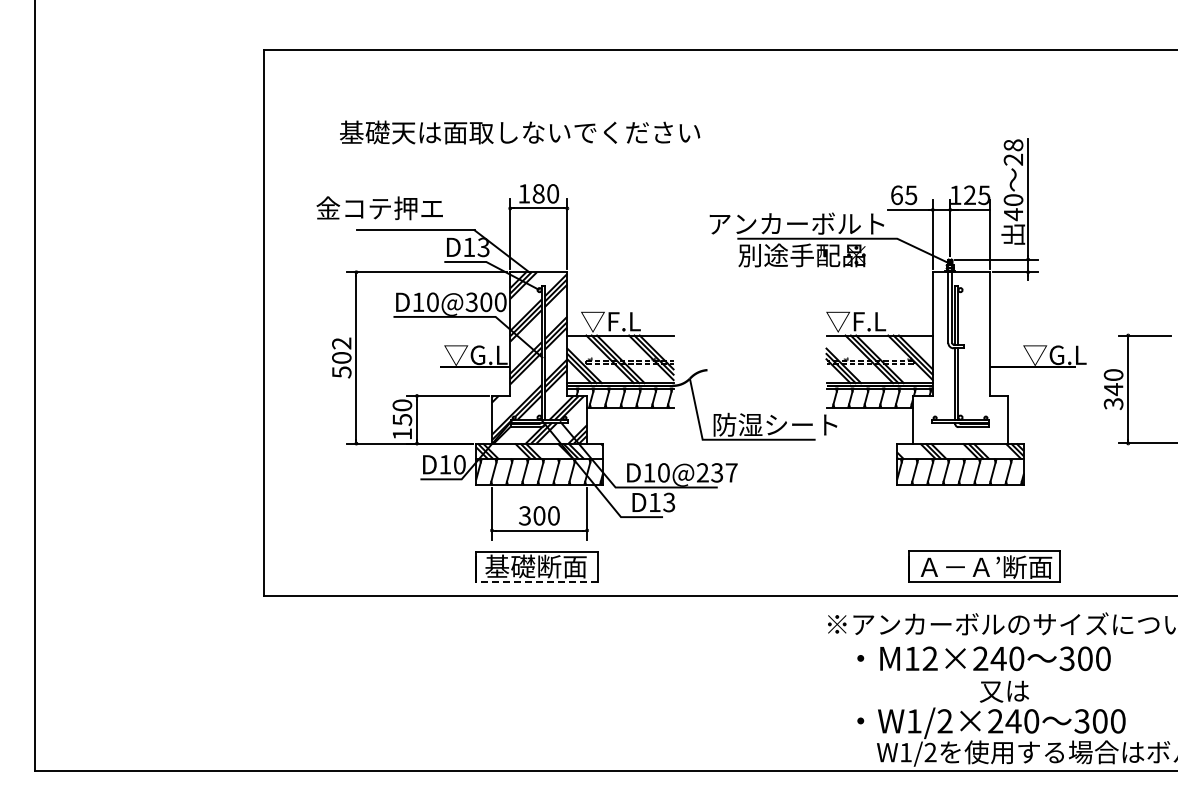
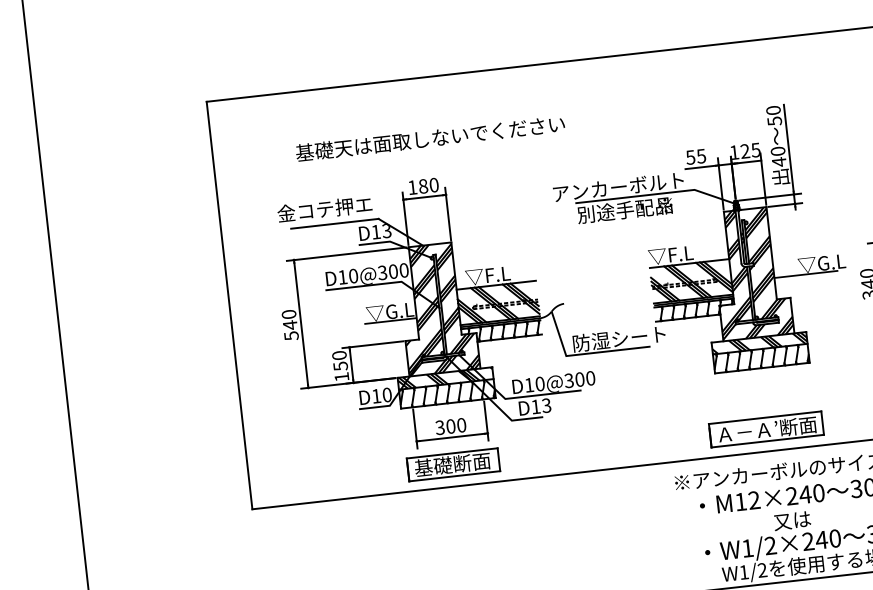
text: (520, 132) -> (430, 138), moved
text: (1013, 152) -> (774, 115), 28 -> 50
text: (896, 195) -> (690, 157), 65 -> 55
text: (379, 208) -> (324, 209), moved
text: (341, 350) -> (289, 319), 502 -> 540
hatch: (960, 357) -> (751, 273), added
text: (716, 472) -> (579, 379), D10@237 -> D10@300
part: (984, 566) -> (766, 429), moved
line: (537, 582) -> (455, 476), dashed -> solid
text: (1003, 691) -> (791, 520), moved

